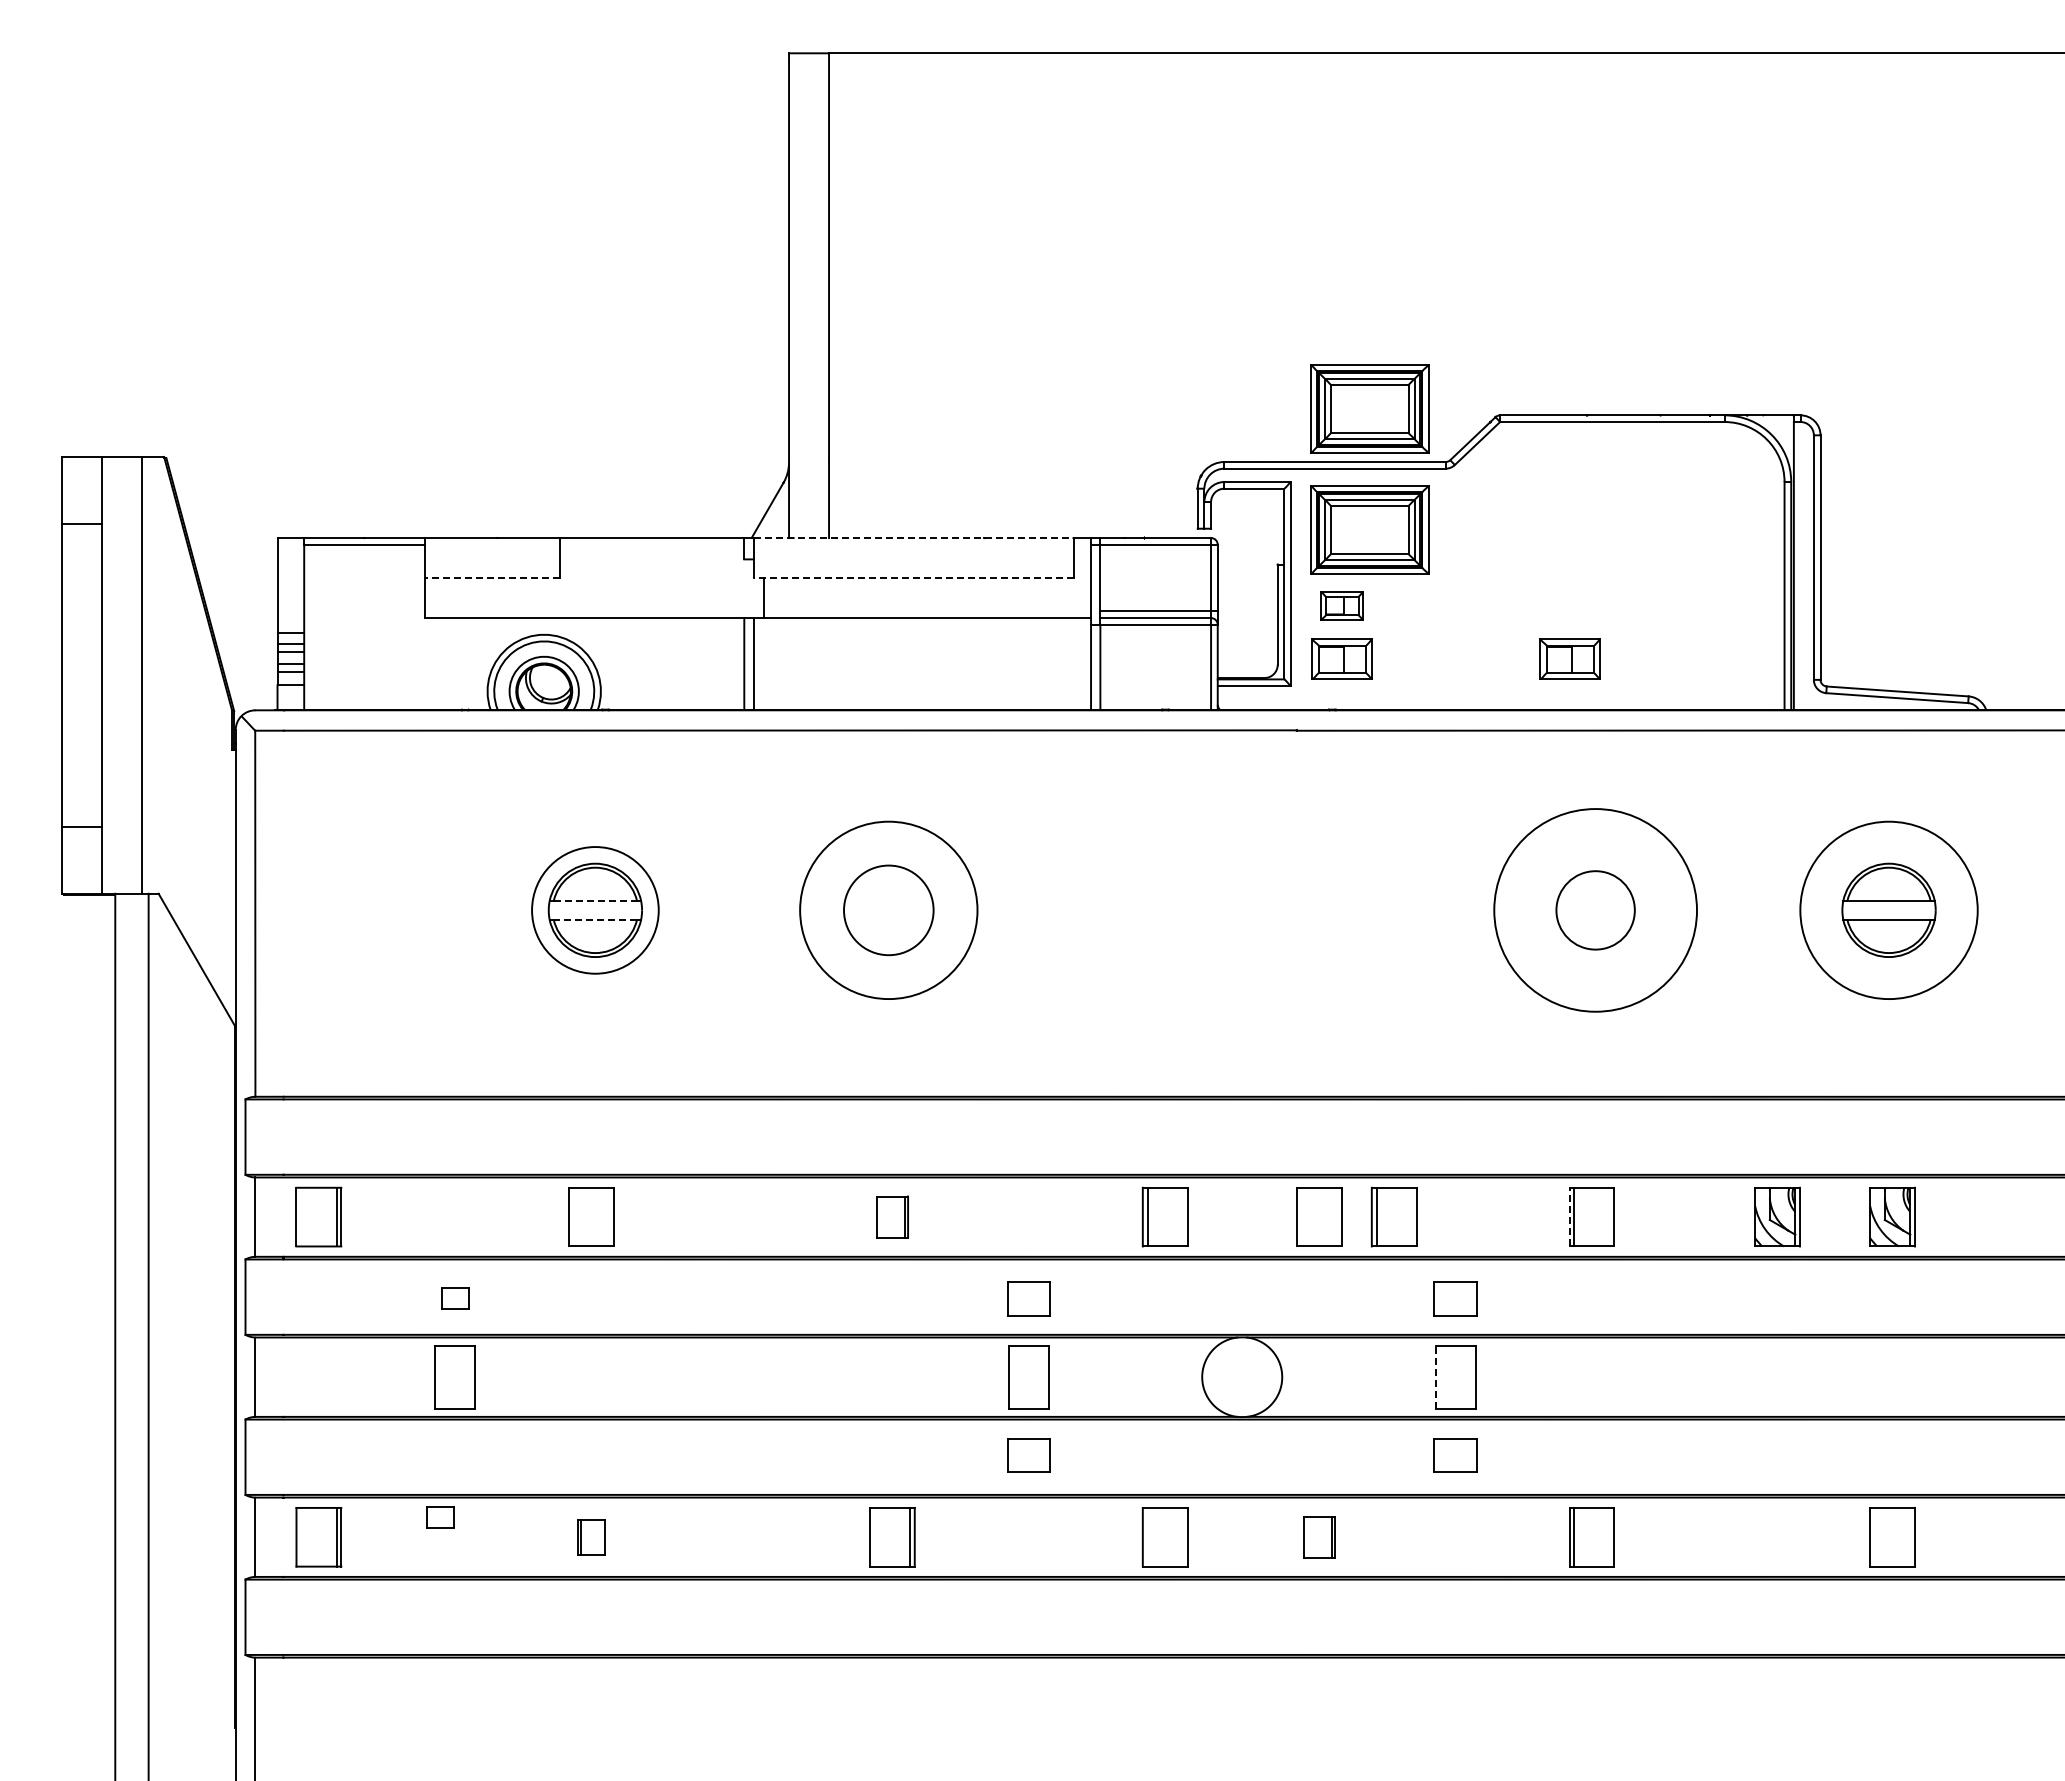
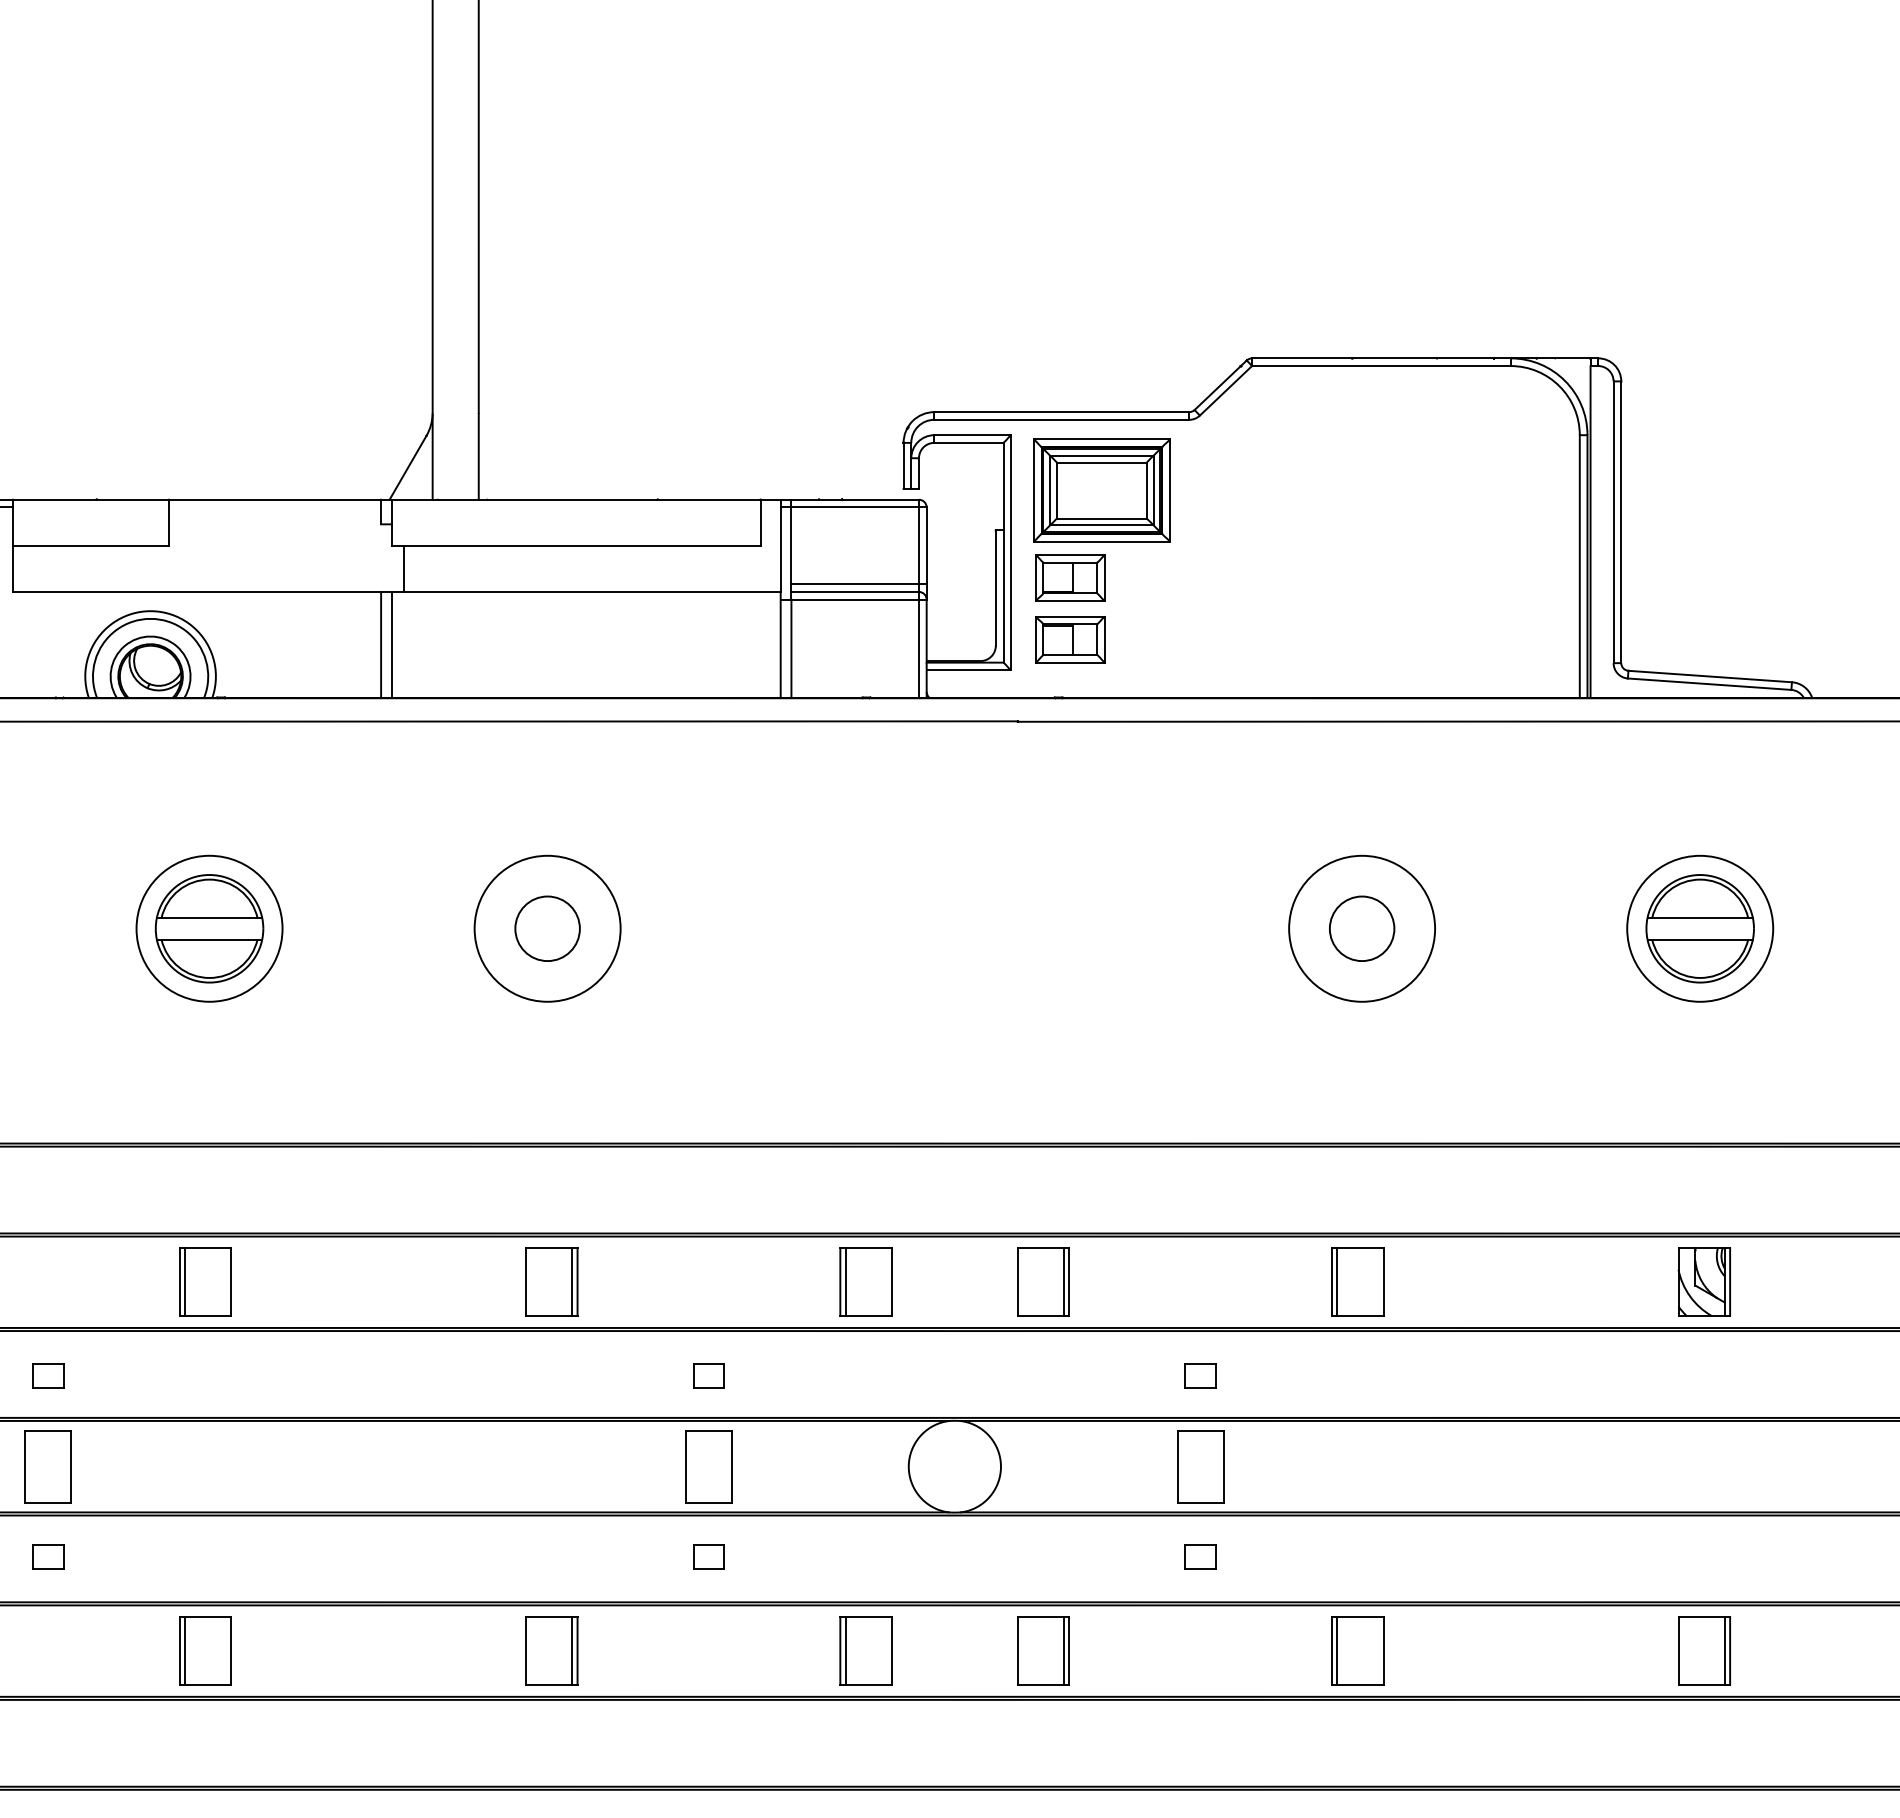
part: (1369, 408) -> (1101, 350), removed
line: (914, 538) -> (577, 500), dashed -> solid
line: (492, 578) -> (90, 546), dashed -> solid
line: (913, 578) -> (576, 546), dashed -> solid
part: (1341, 605) -> (1069, 577), size x1.43
part: (1569, 658) -> (1331, 638), removed
line: (595, 901) -> (209, 918), dashed -> solid
circle: (888, 910) -> (547, 928), size x0.62
circle: (888, 910) -> (547, 928), size x0.71
circle: (1595, 910) -> (1361, 928), size x0.62
circle: (1595, 910) -> (1361, 928), size x0.71
circle: (1888, 910) -> (1699, 928), size x0.71
line: (595, 919) -> (209, 939), dashed -> solid
line: (574, 1216) -> (185, 1281), added
part: (892, 1216) -> (551, 1281), size x1.43
line: (1336, 1216) -> (1063, 1281), added
part: (1393, 1216) -> (1129, 1281), removed
line: (1569, 1216) -> (1331, 1281), dashed -> solid
part: (1777, 1216) -> (1571, 1281), removed
part: (1028, 1298) -> (708, 1376), size x0.62
part: (1455, 1298) -> (1200, 1376), size x0.62
line: (1435, 1376) -> (1177, 1465), dashed -> solid
part: (1028, 1455) -> (708, 1556), size x0.62
part: (1455, 1455) -> (1200, 1556), size x0.62
part: (440, 1517) -> (48, 1556), moved
line: (1147, 1536) -> (845, 1650), added
line: (1910, 1536) -> (1724, 1650), added
part: (591, 1537) -> (205, 1651), size x1.67
part: (1319, 1537) -> (1043, 1651), size x1.43

